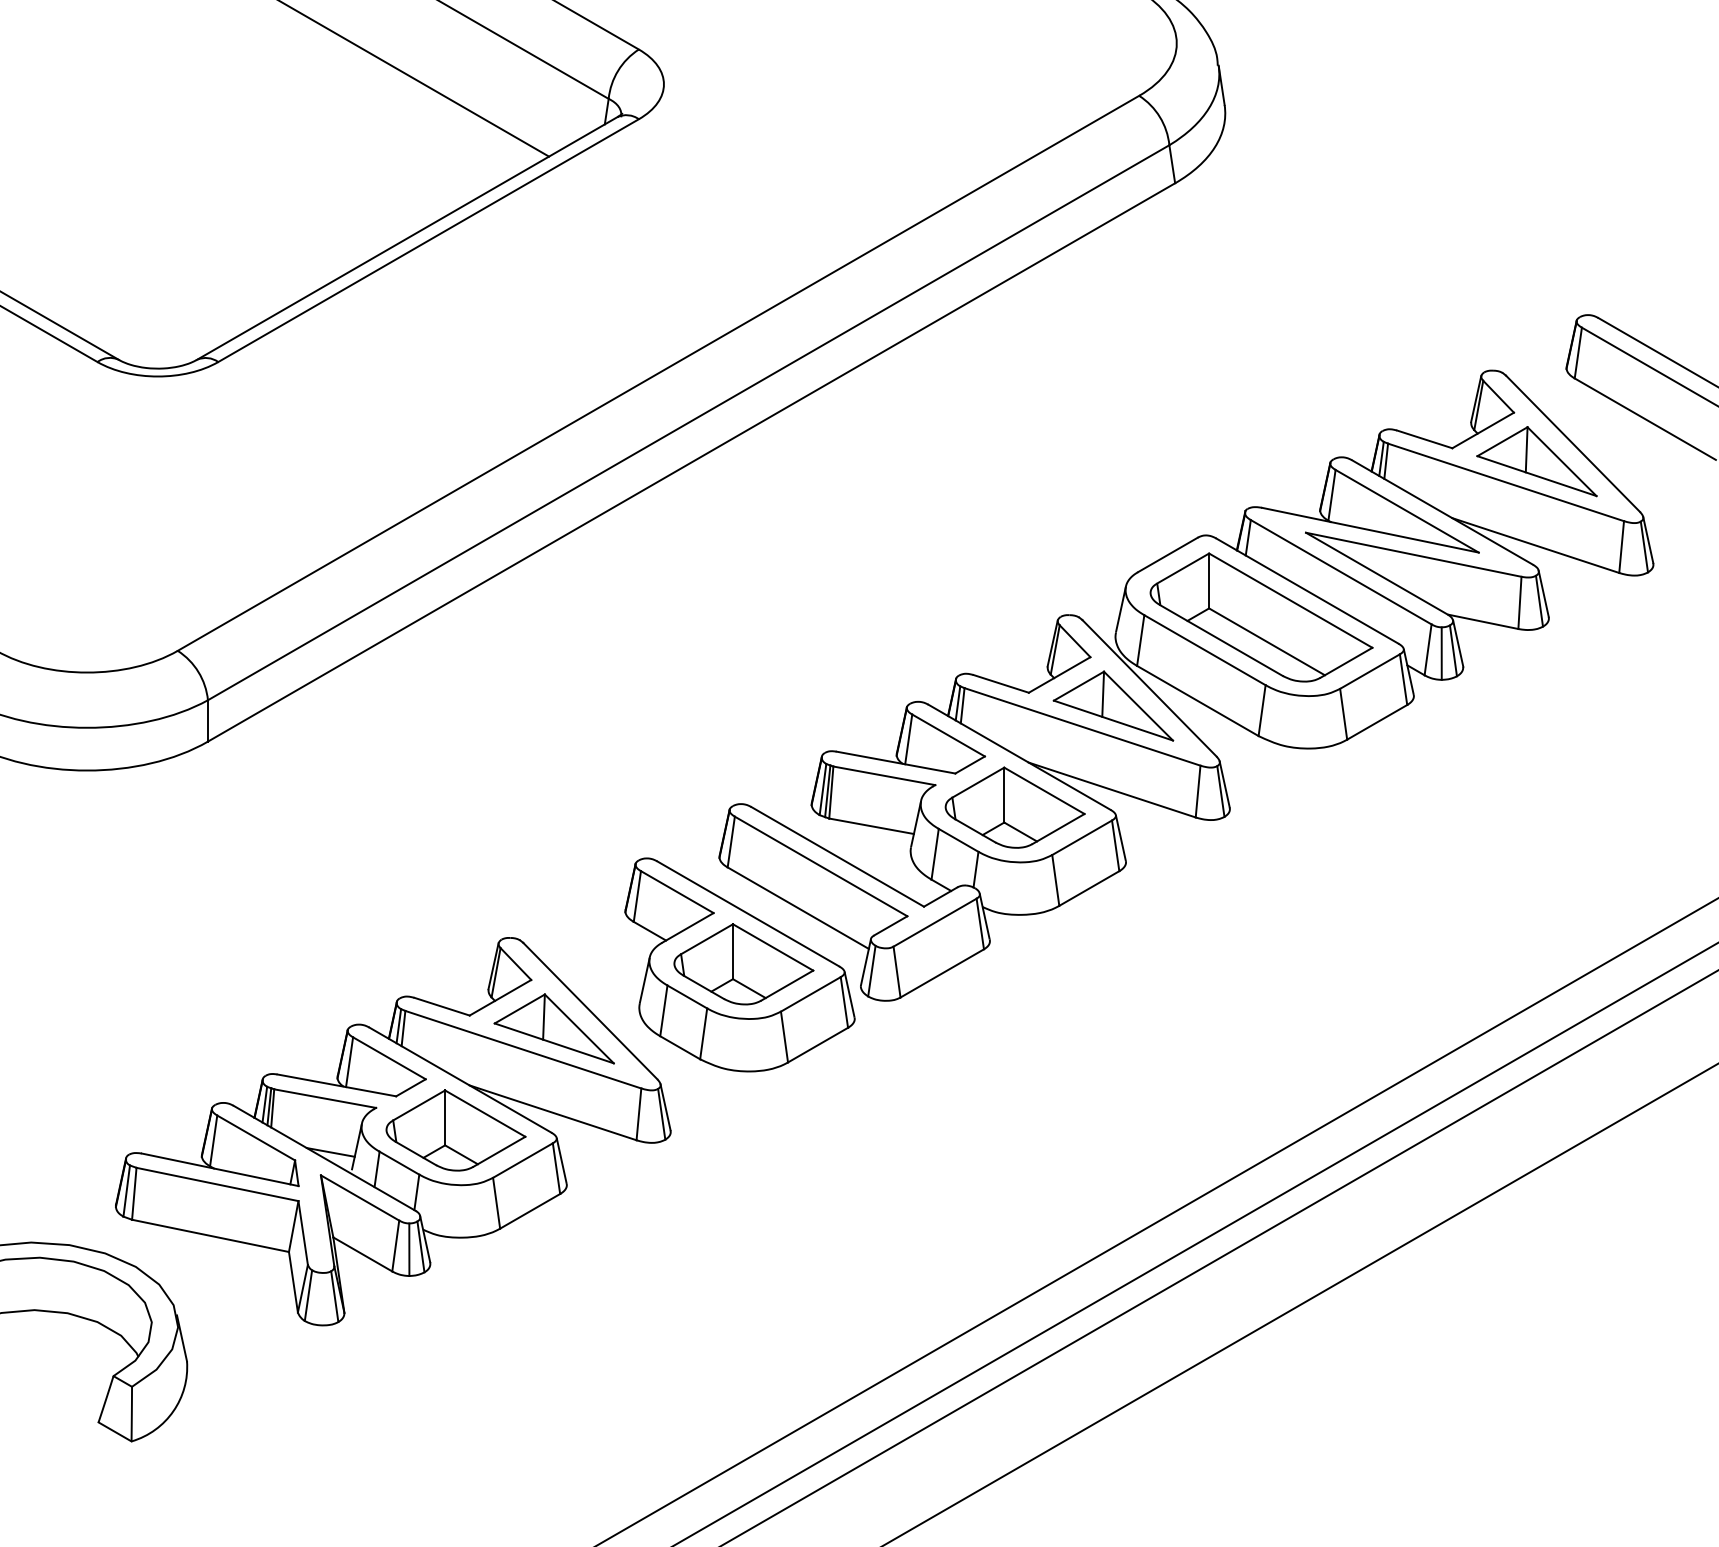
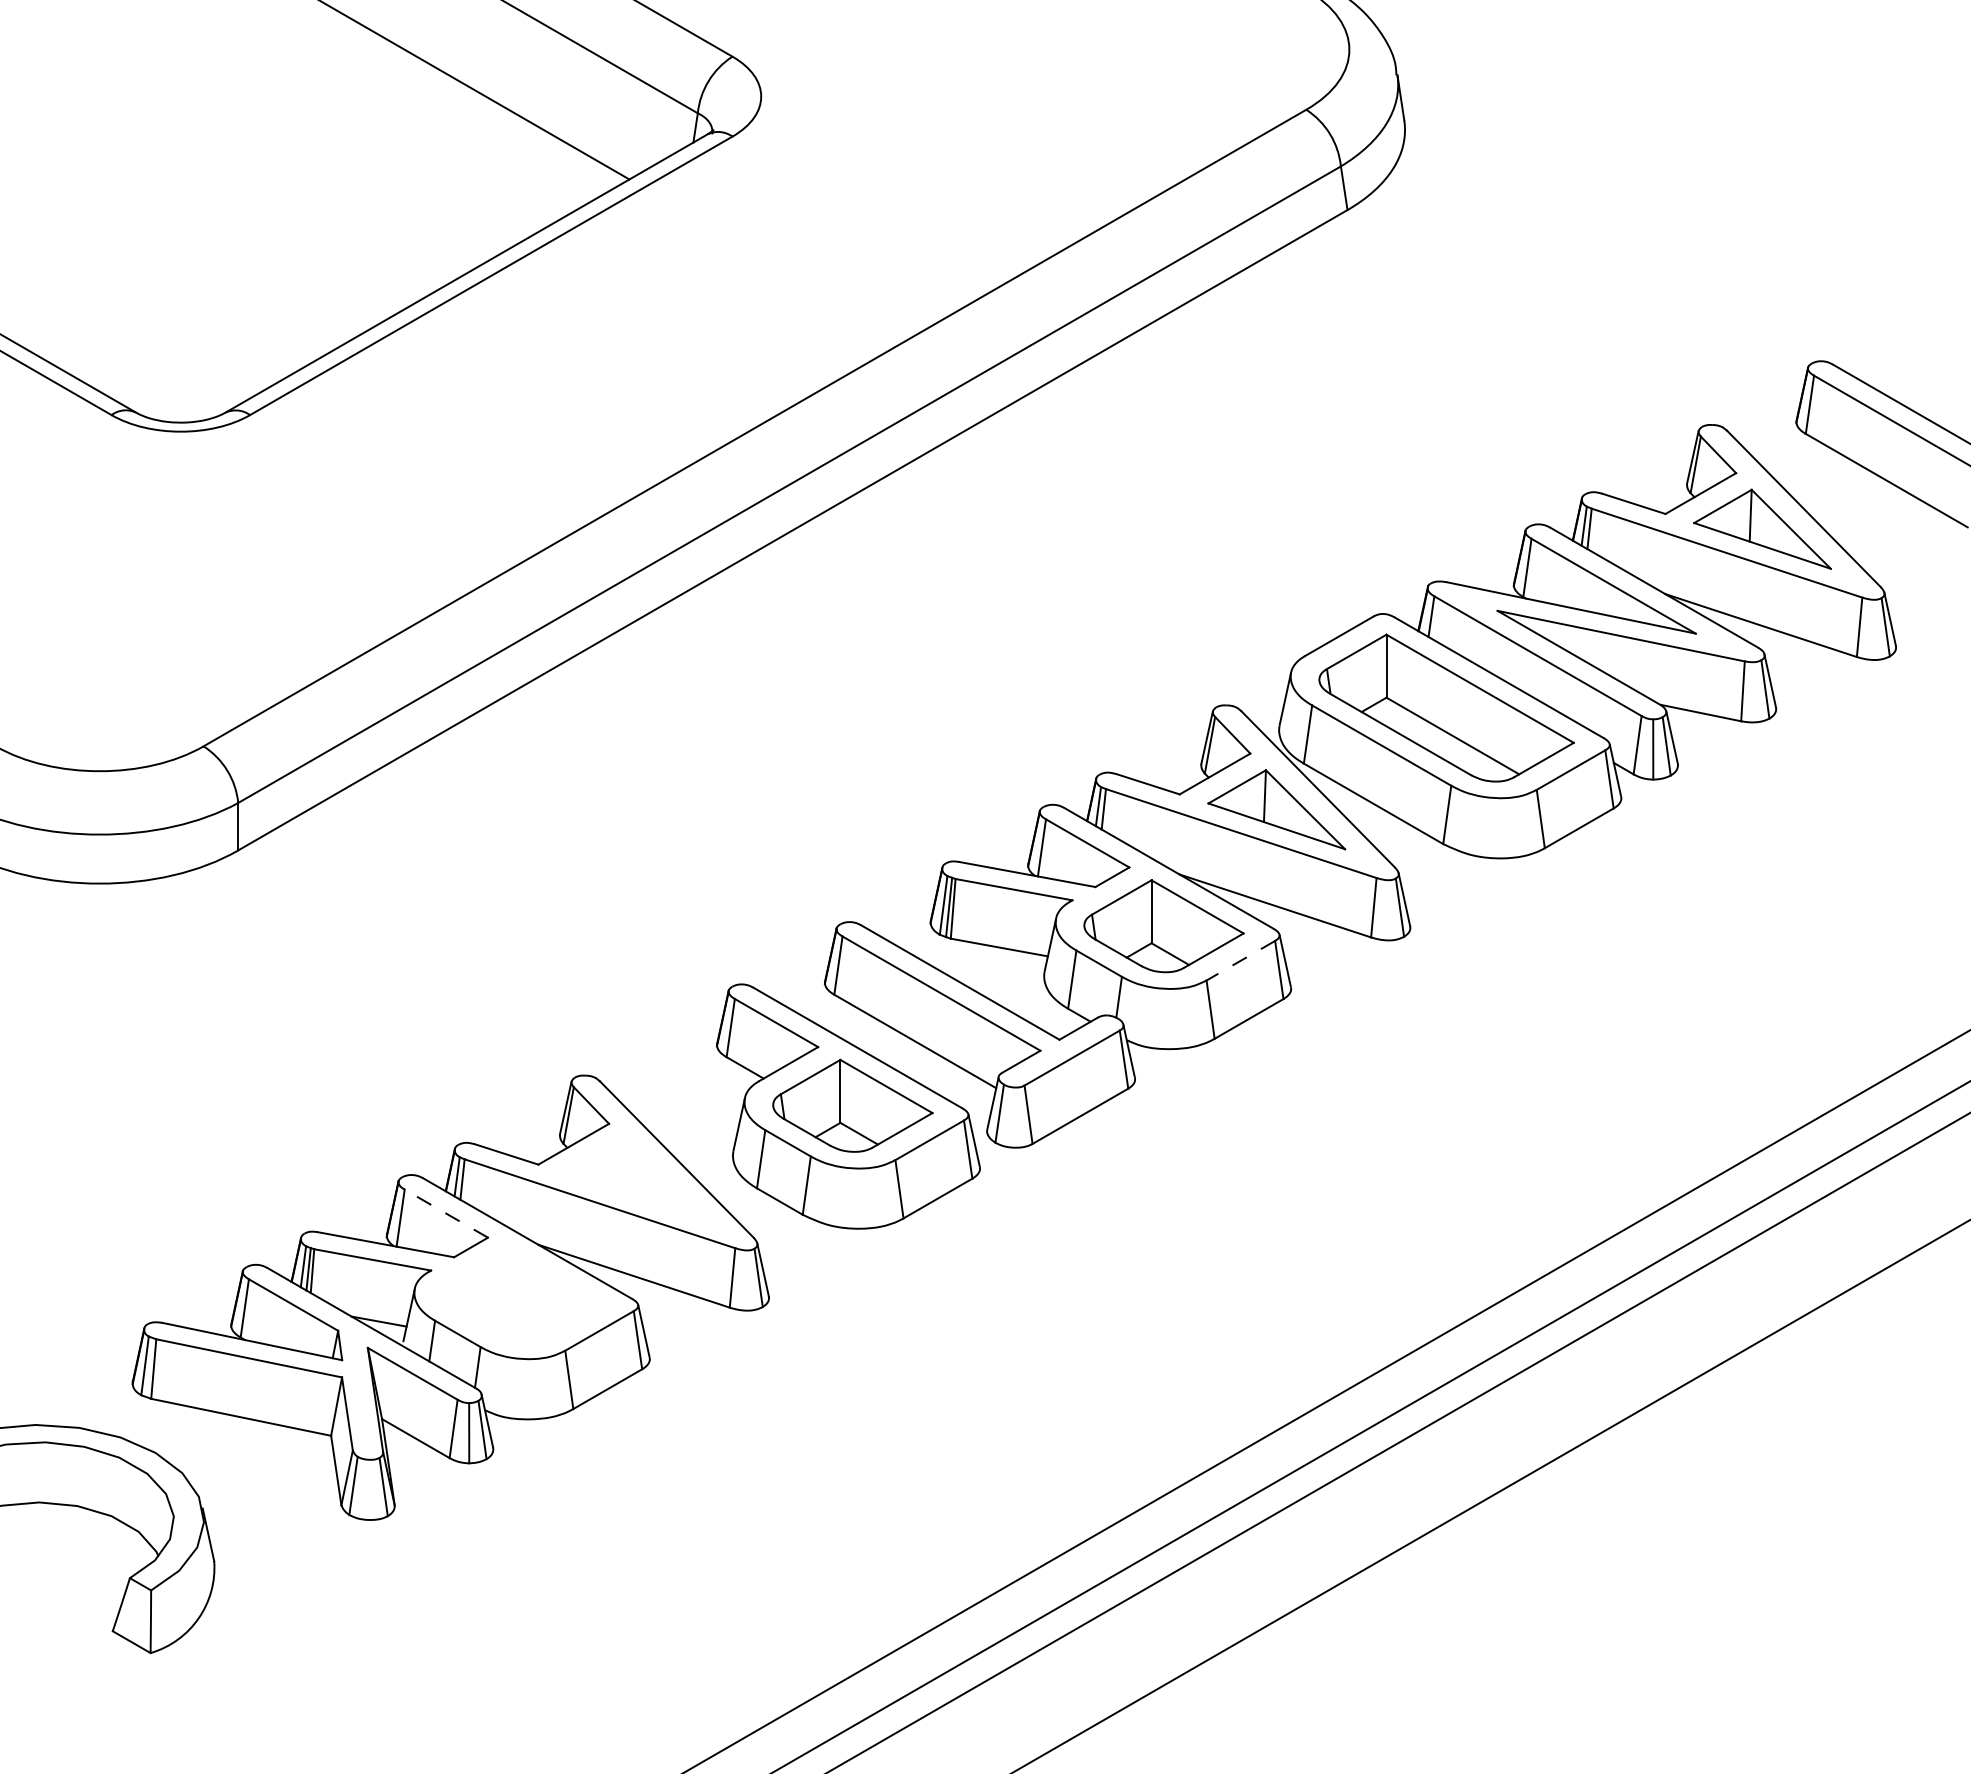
line: (1081, 837) -> (1240, 960), solid -> dashed
part: (554, 1028) -> (635, 1179), removed
line: (388, 1058) -> (445, 1213), solid -> dashed
part: (455, 1130) -> (522, 1296), removed

